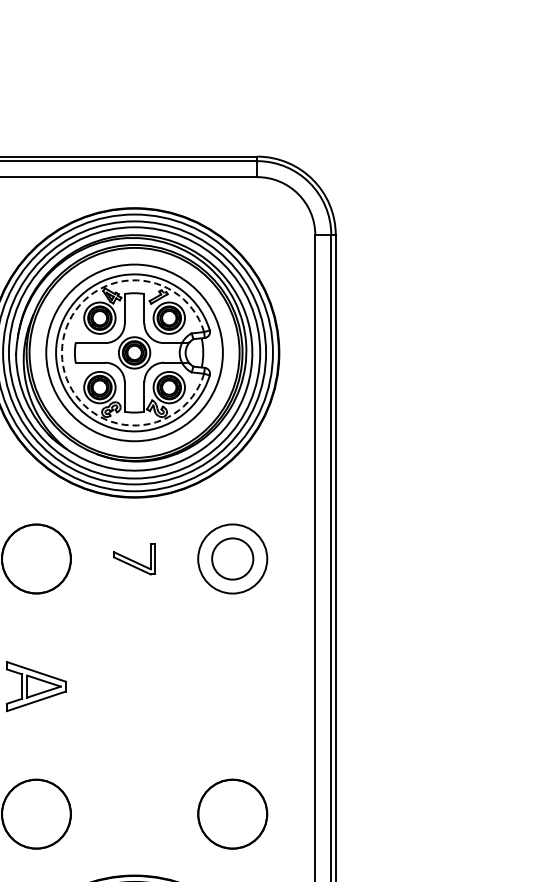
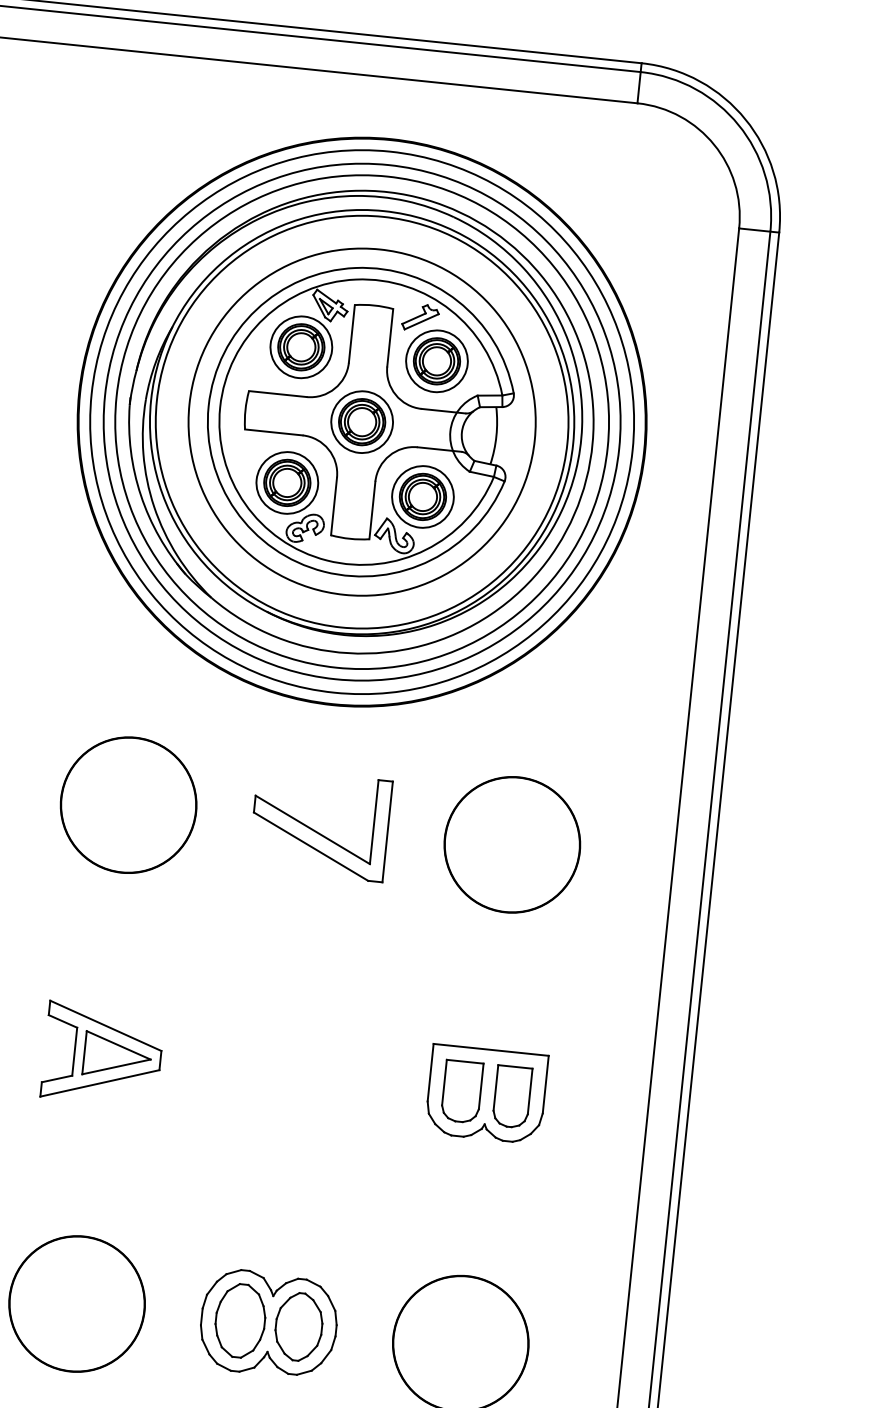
arc: (61, 352) -> (219, 406), dashed -> solid
part: (134, 558) -> (320, 824), size x1.67
circle: (232, 558) -> (512, 843), size x1.67
part: (232, 686) -> (486, 1094), added
part: (134, 813) -> (268, 1322), added

